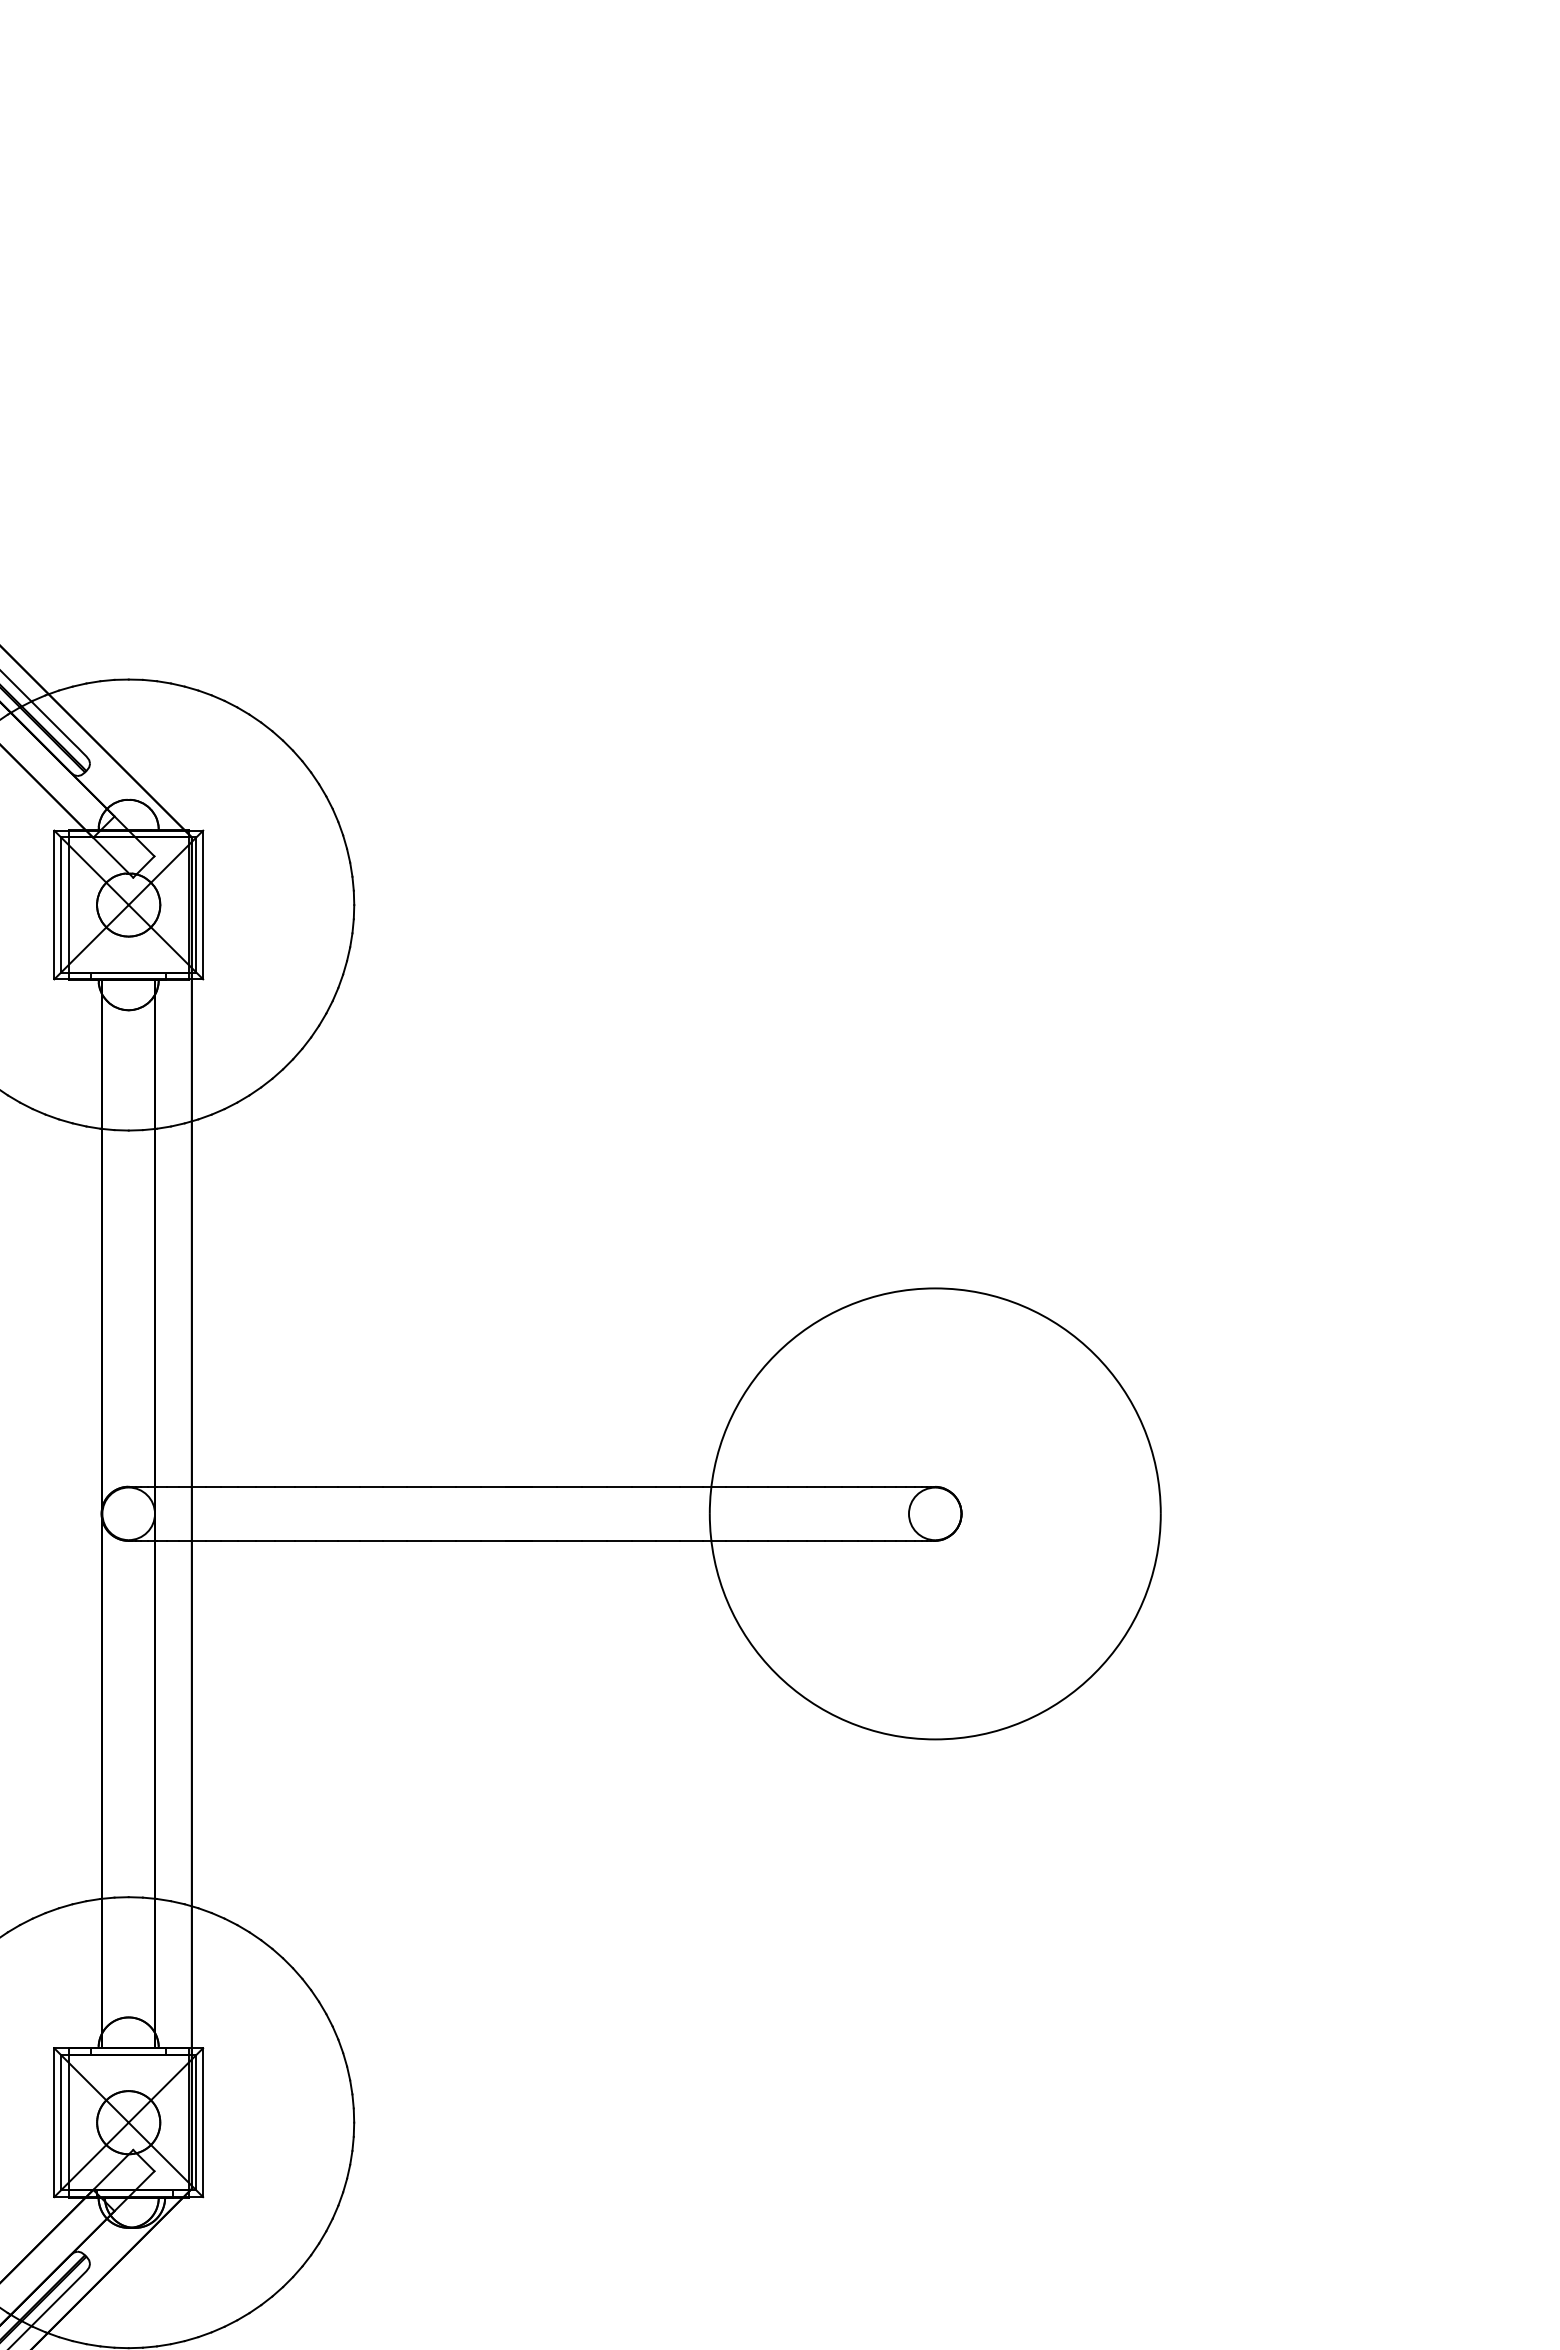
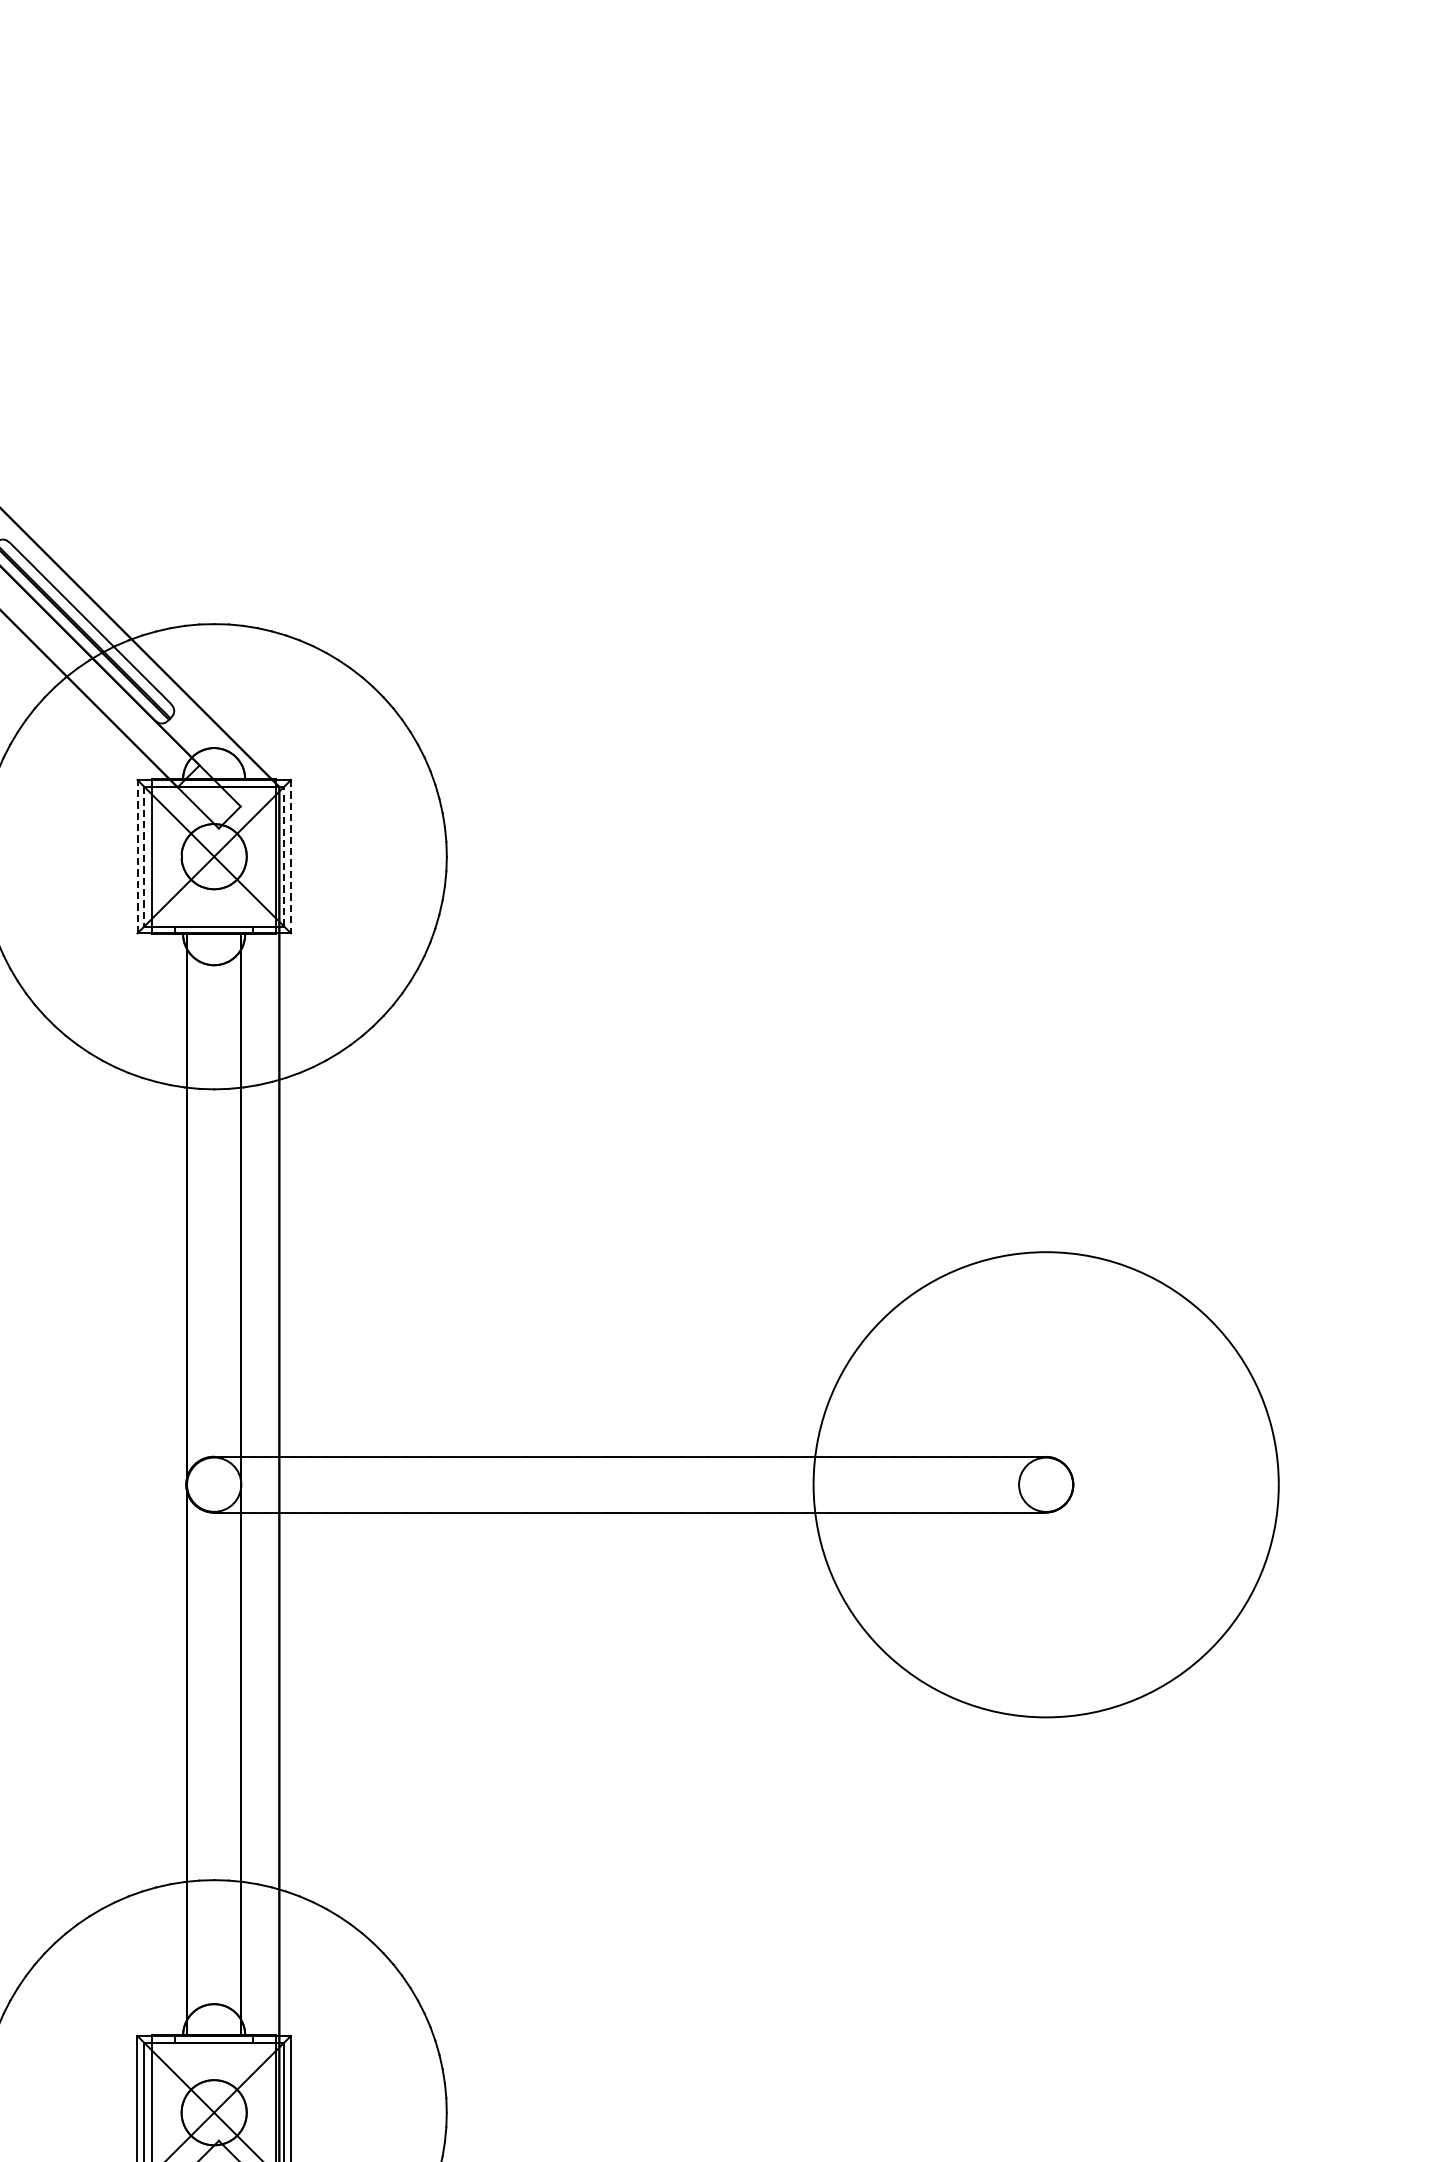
line: (54, 904) -> (137, 856), solid -> dashed
line: (61, 905) -> (144, 857), solid -> dashed
line: (196, 905) -> (284, 857), solid -> dashed
line: (203, 905) -> (291, 857), solid -> dashed

